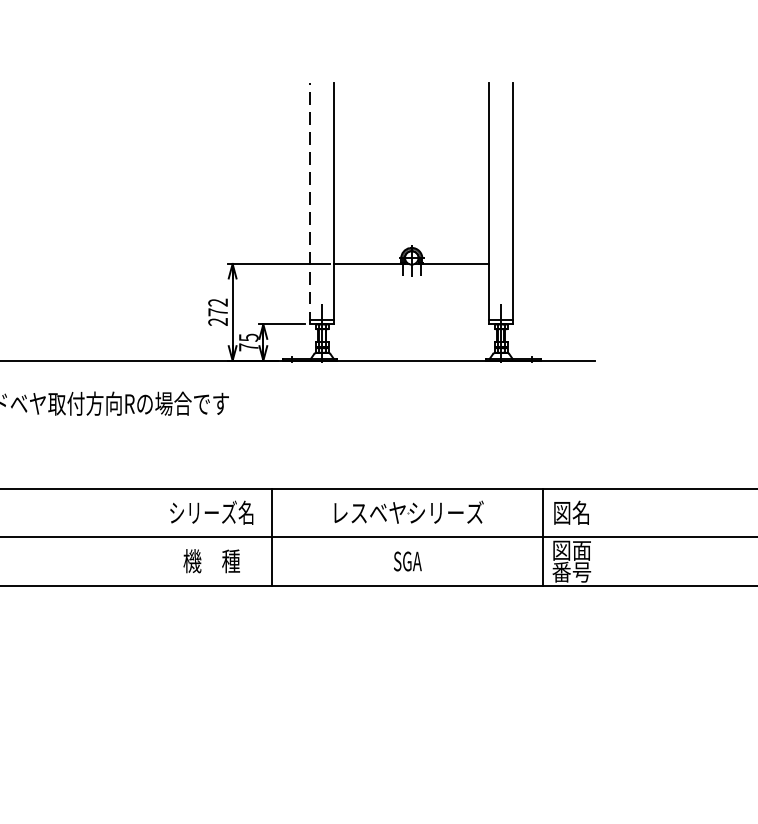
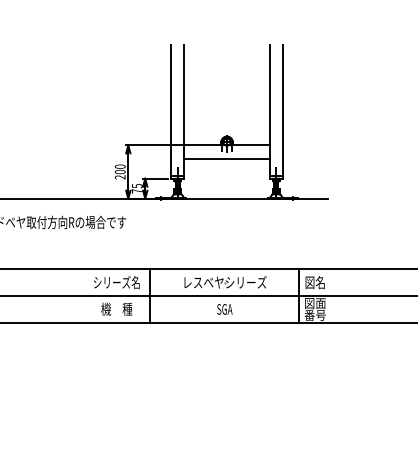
line: (310, 204) -> (171, 112), dashed -> solid
line: (410, 287) -> (226, 158), added
text: (218, 307) -> (120, 169), 272 -> 200

